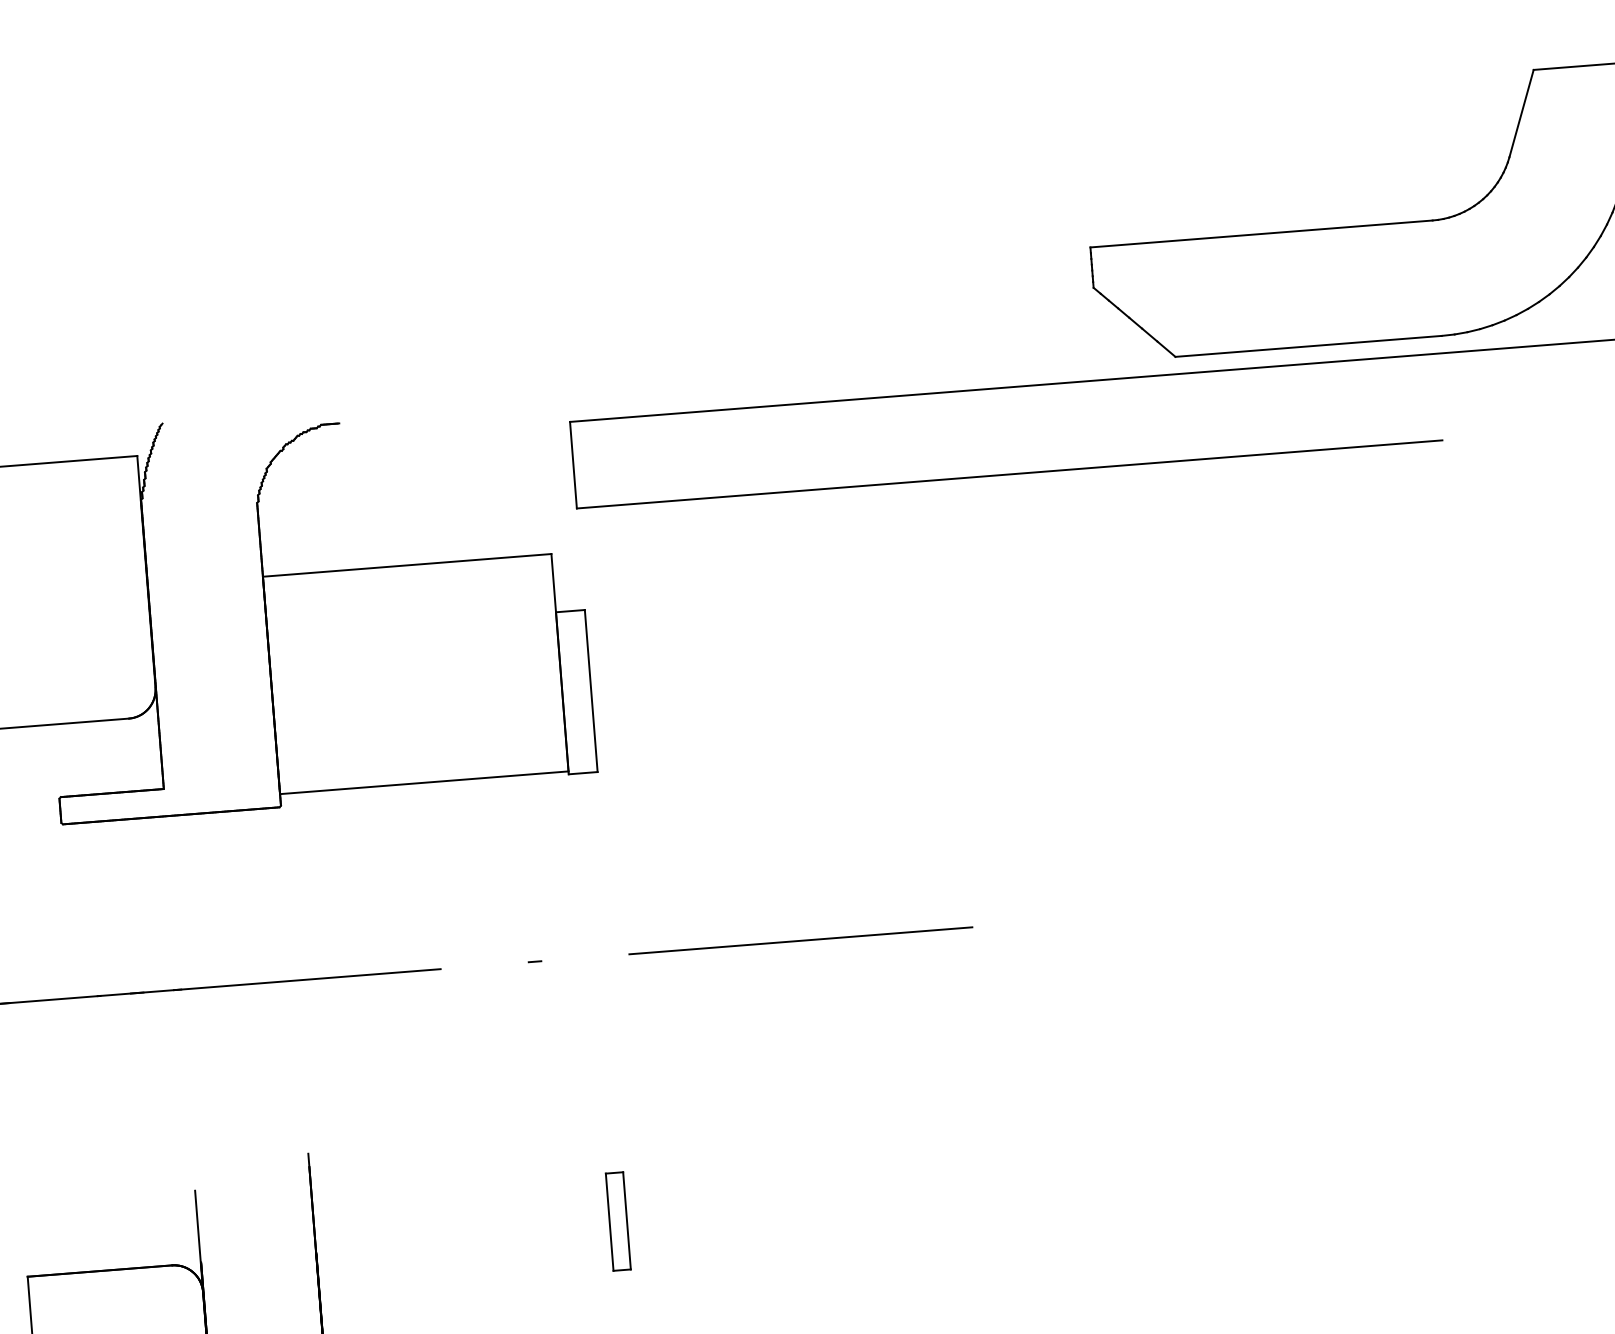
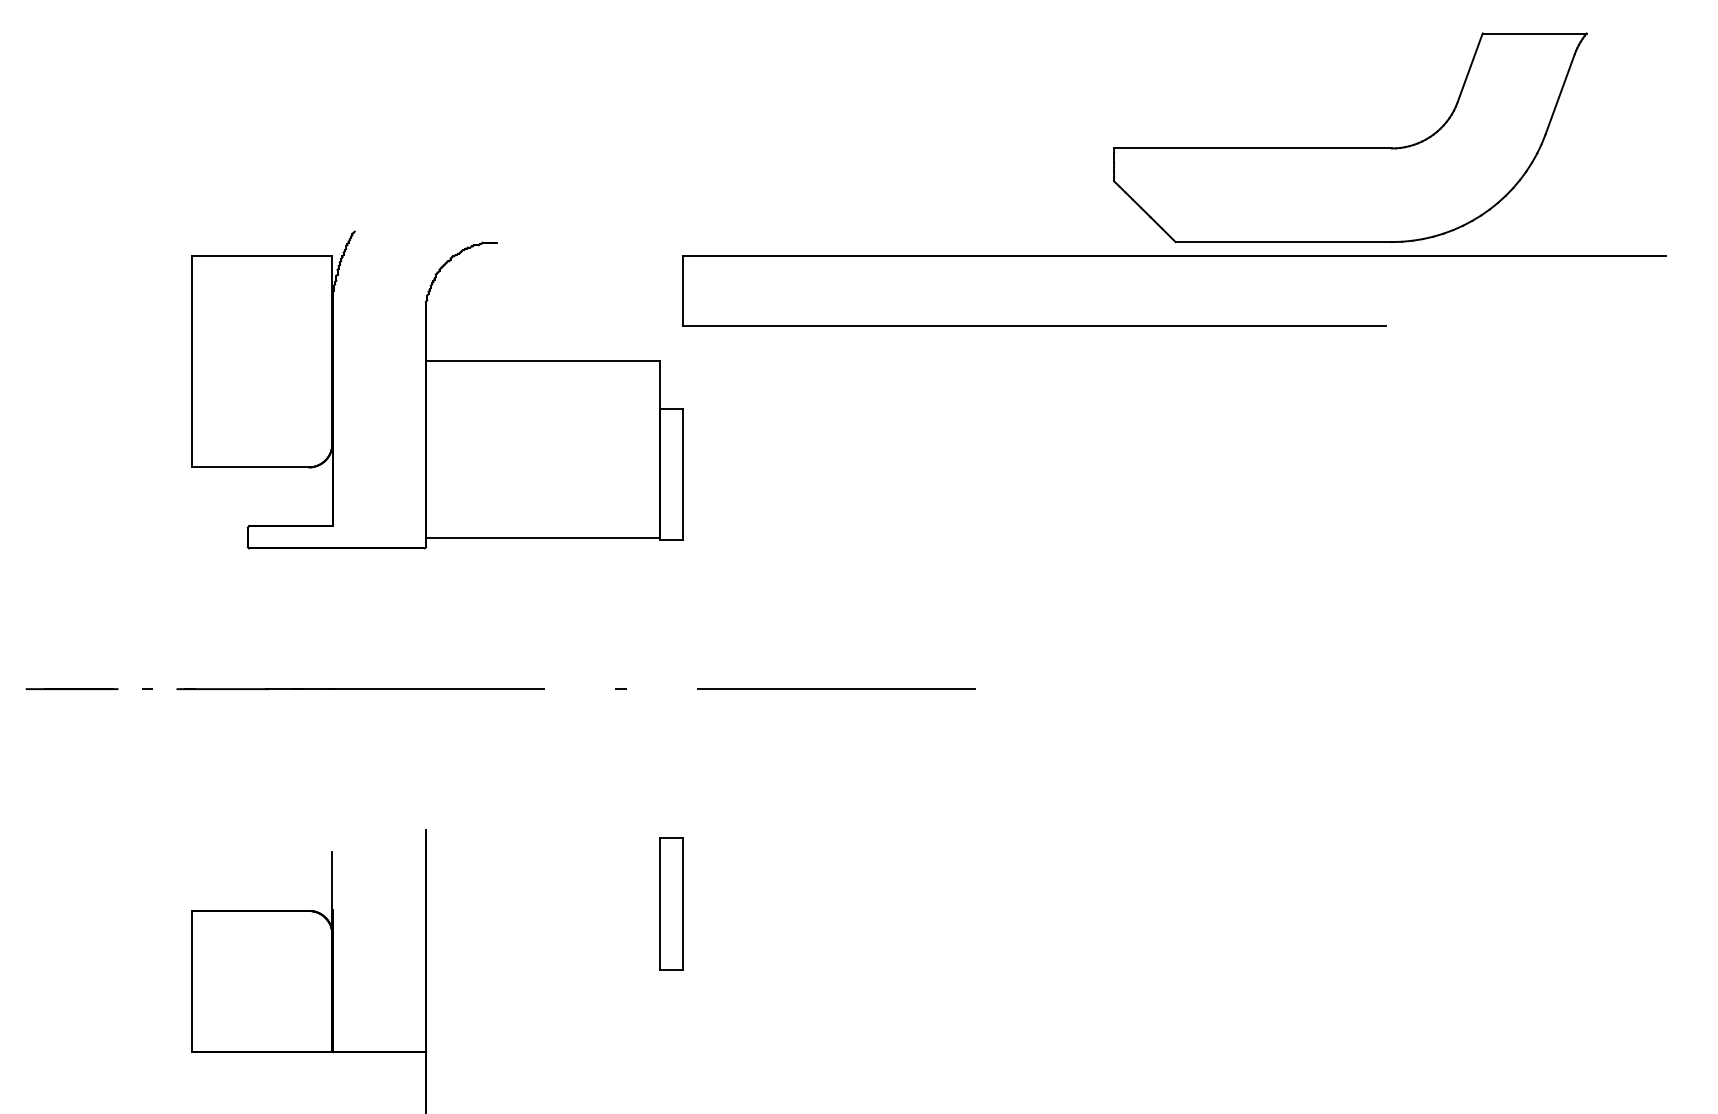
part: (618, 1221) -> (671, 903), size x1.67

